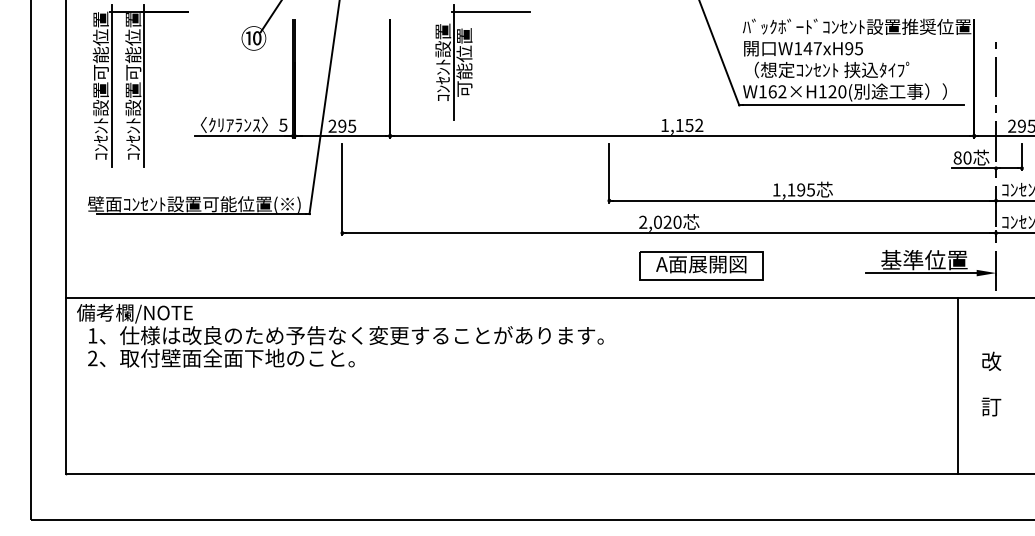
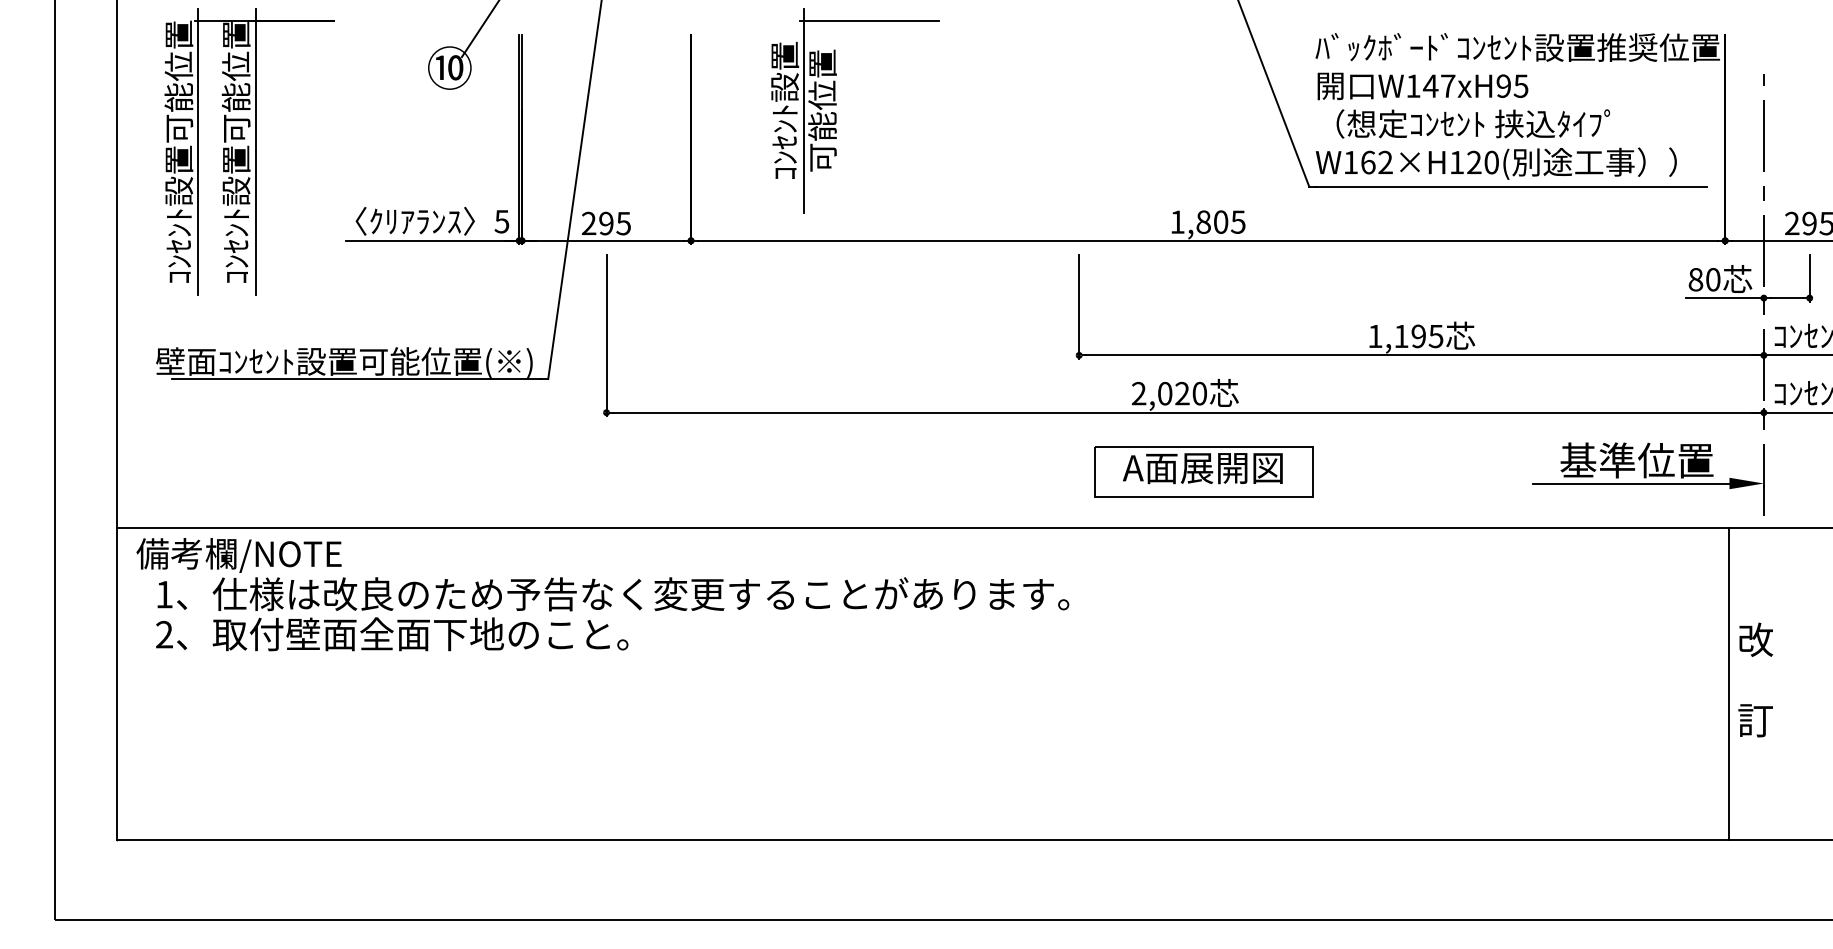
text: (689, 125) -> (1221, 222), 1,152 -> 1,805
part: (701, 265) -> (1203, 470), moved
line: (957, 386) -> (1729, 684), moved

